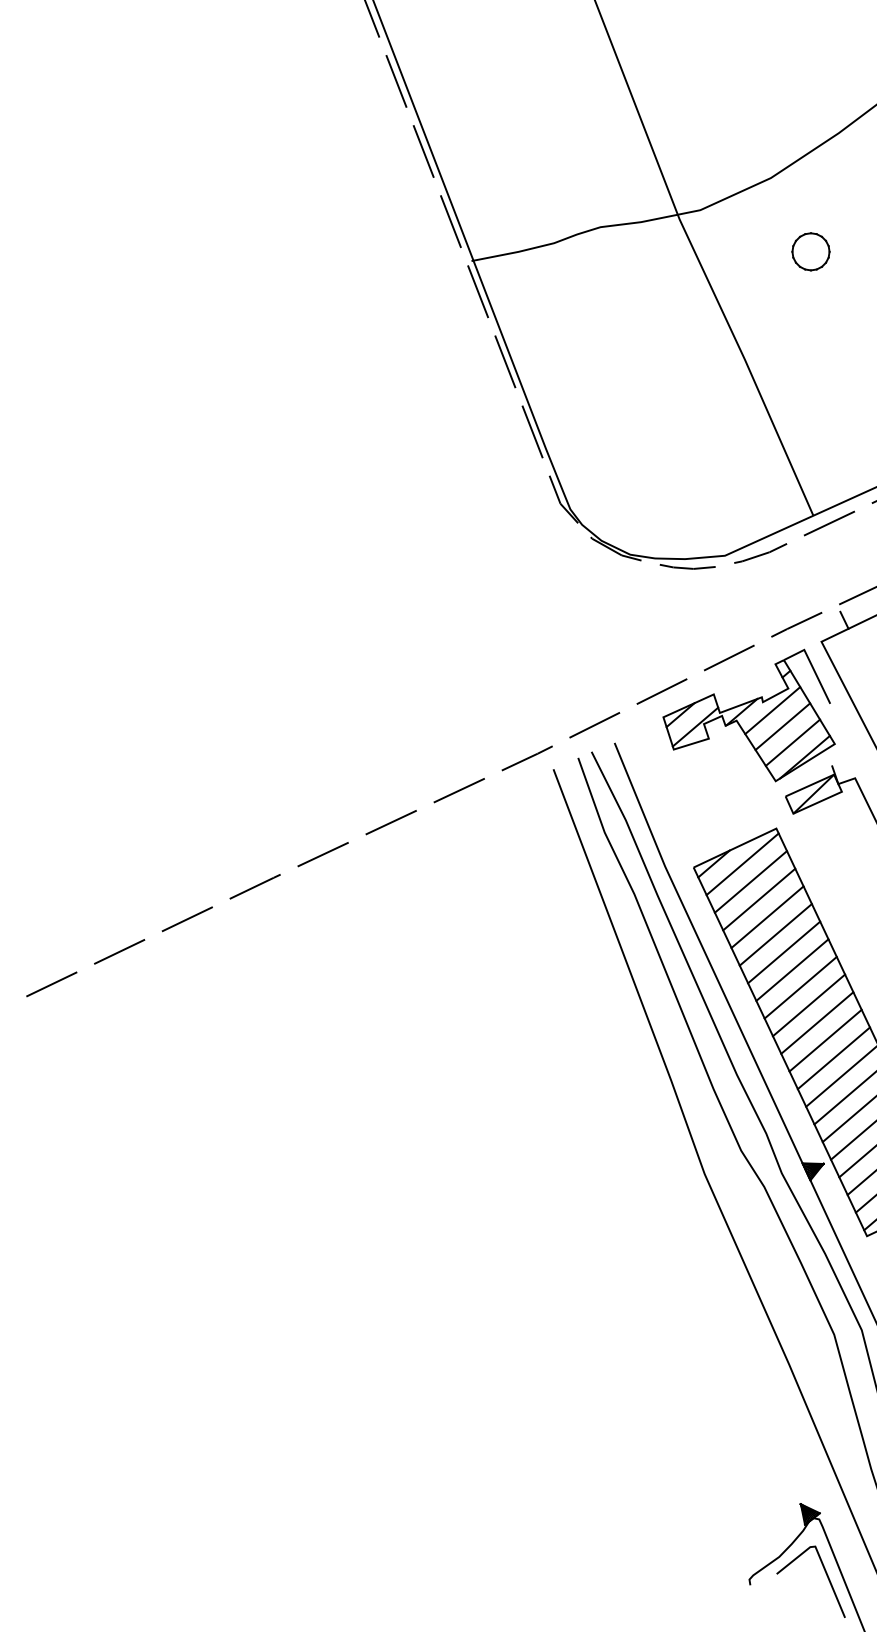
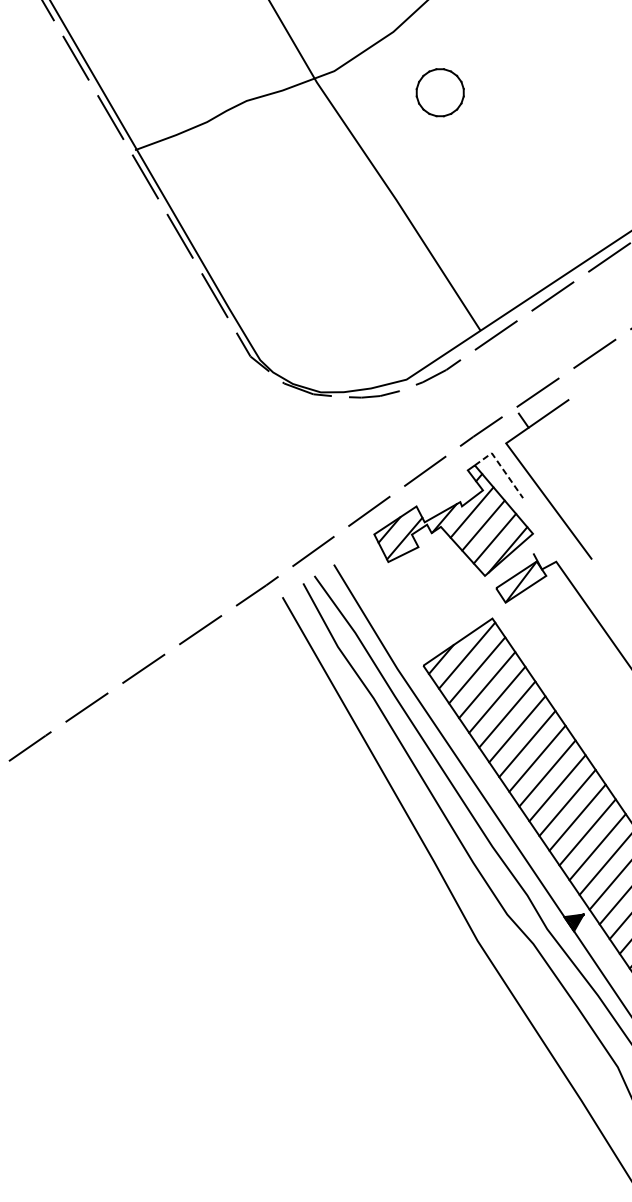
part: (810, 251) -> (439, 92), size x1.4
line: (812, 666) -> (501, 466), solid -> dashed

